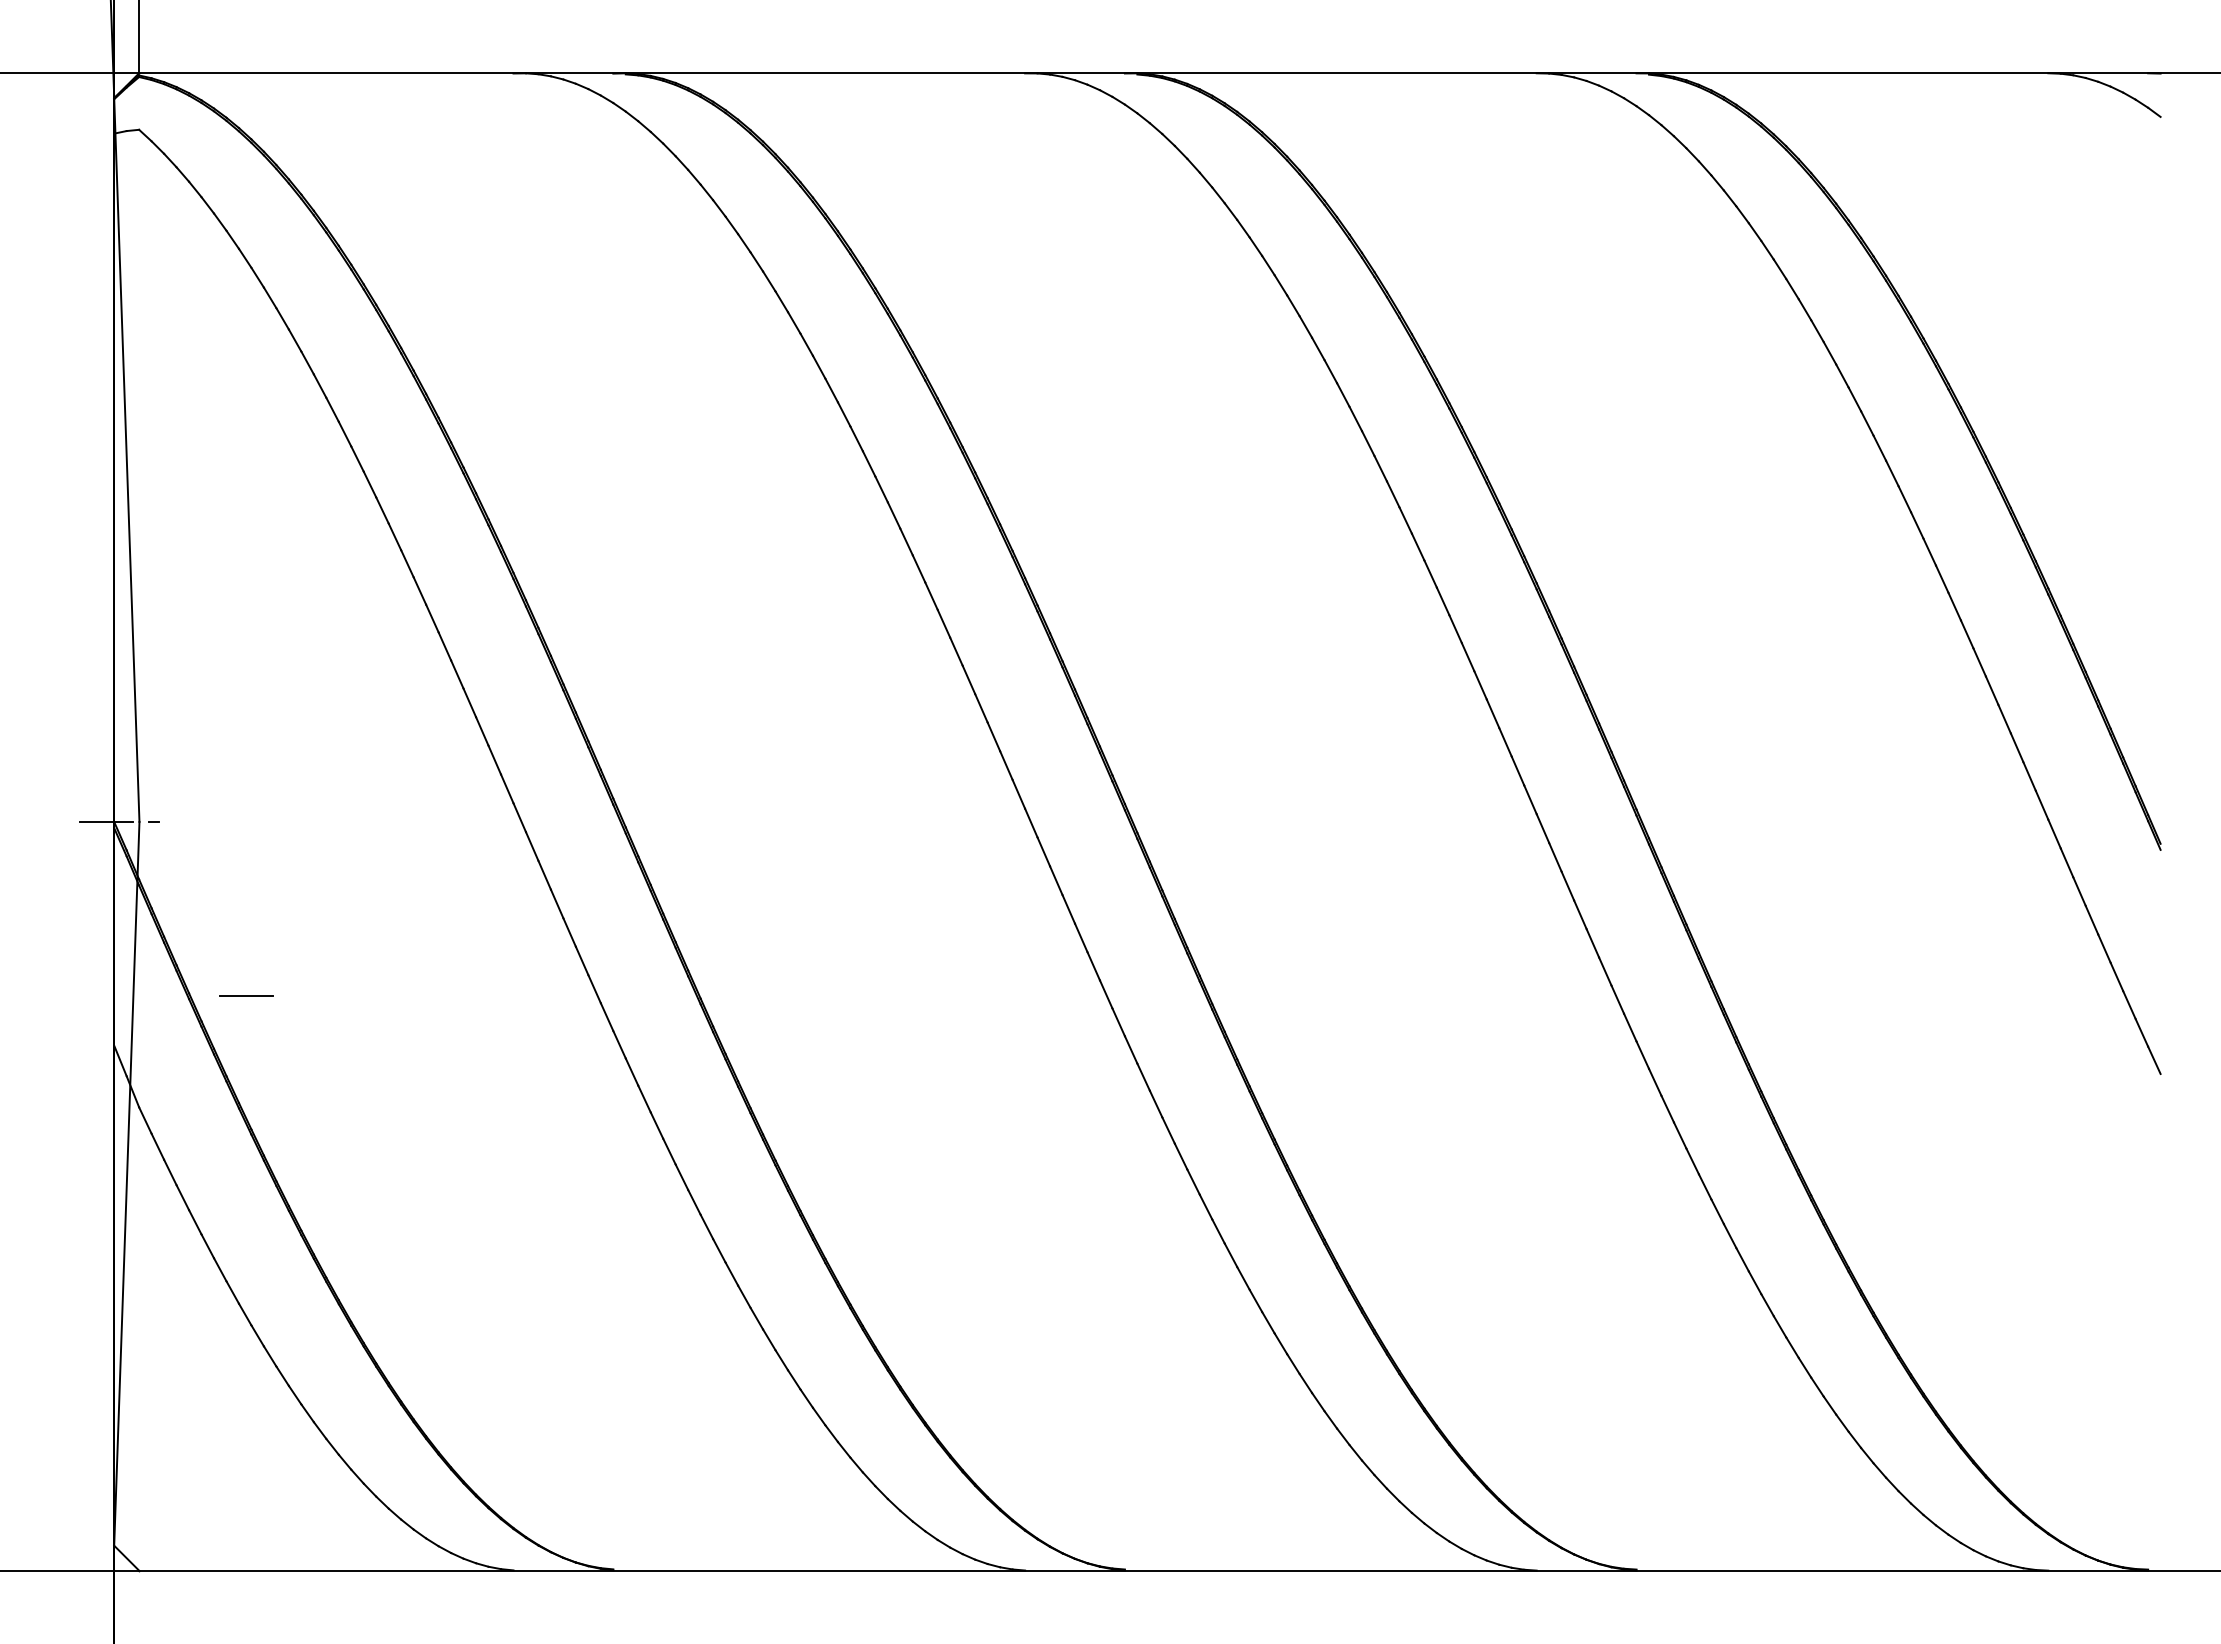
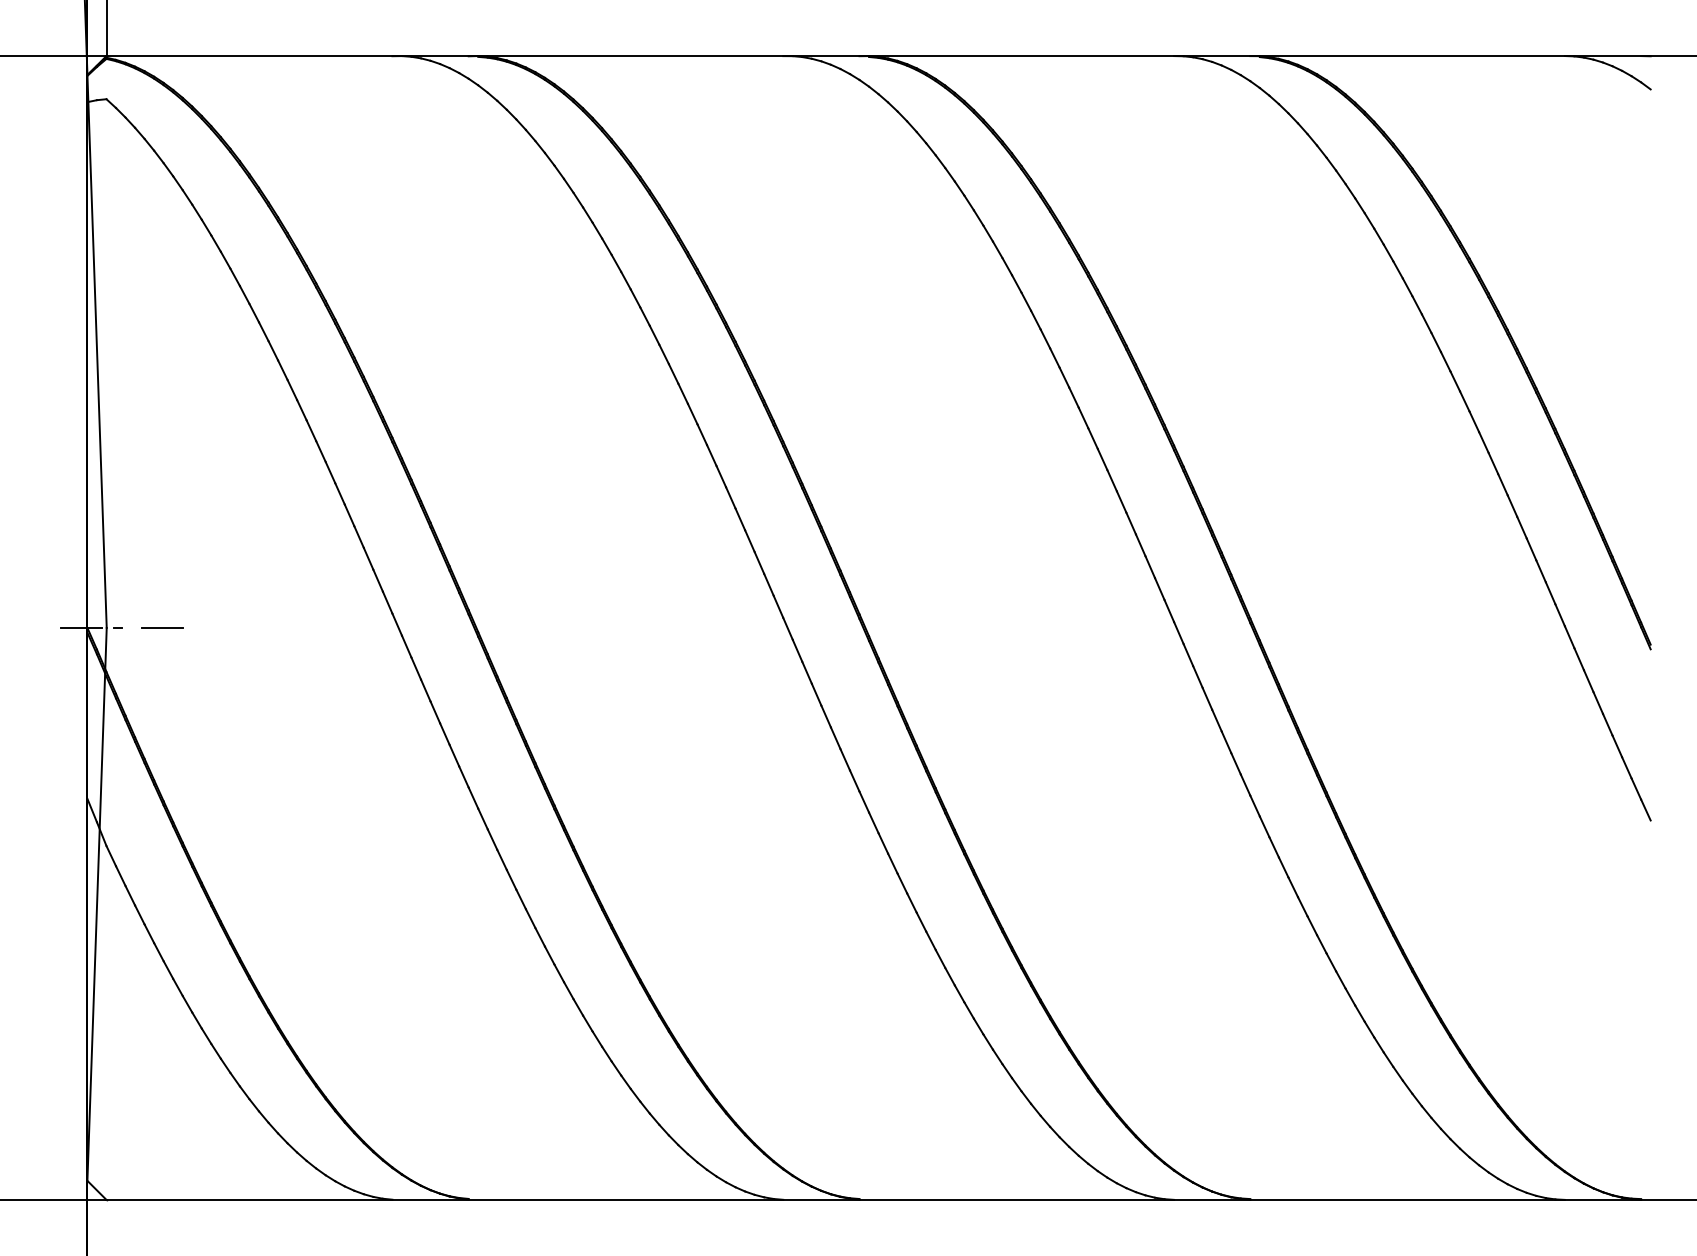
line: (246, 995) -> (162, 627), moved

